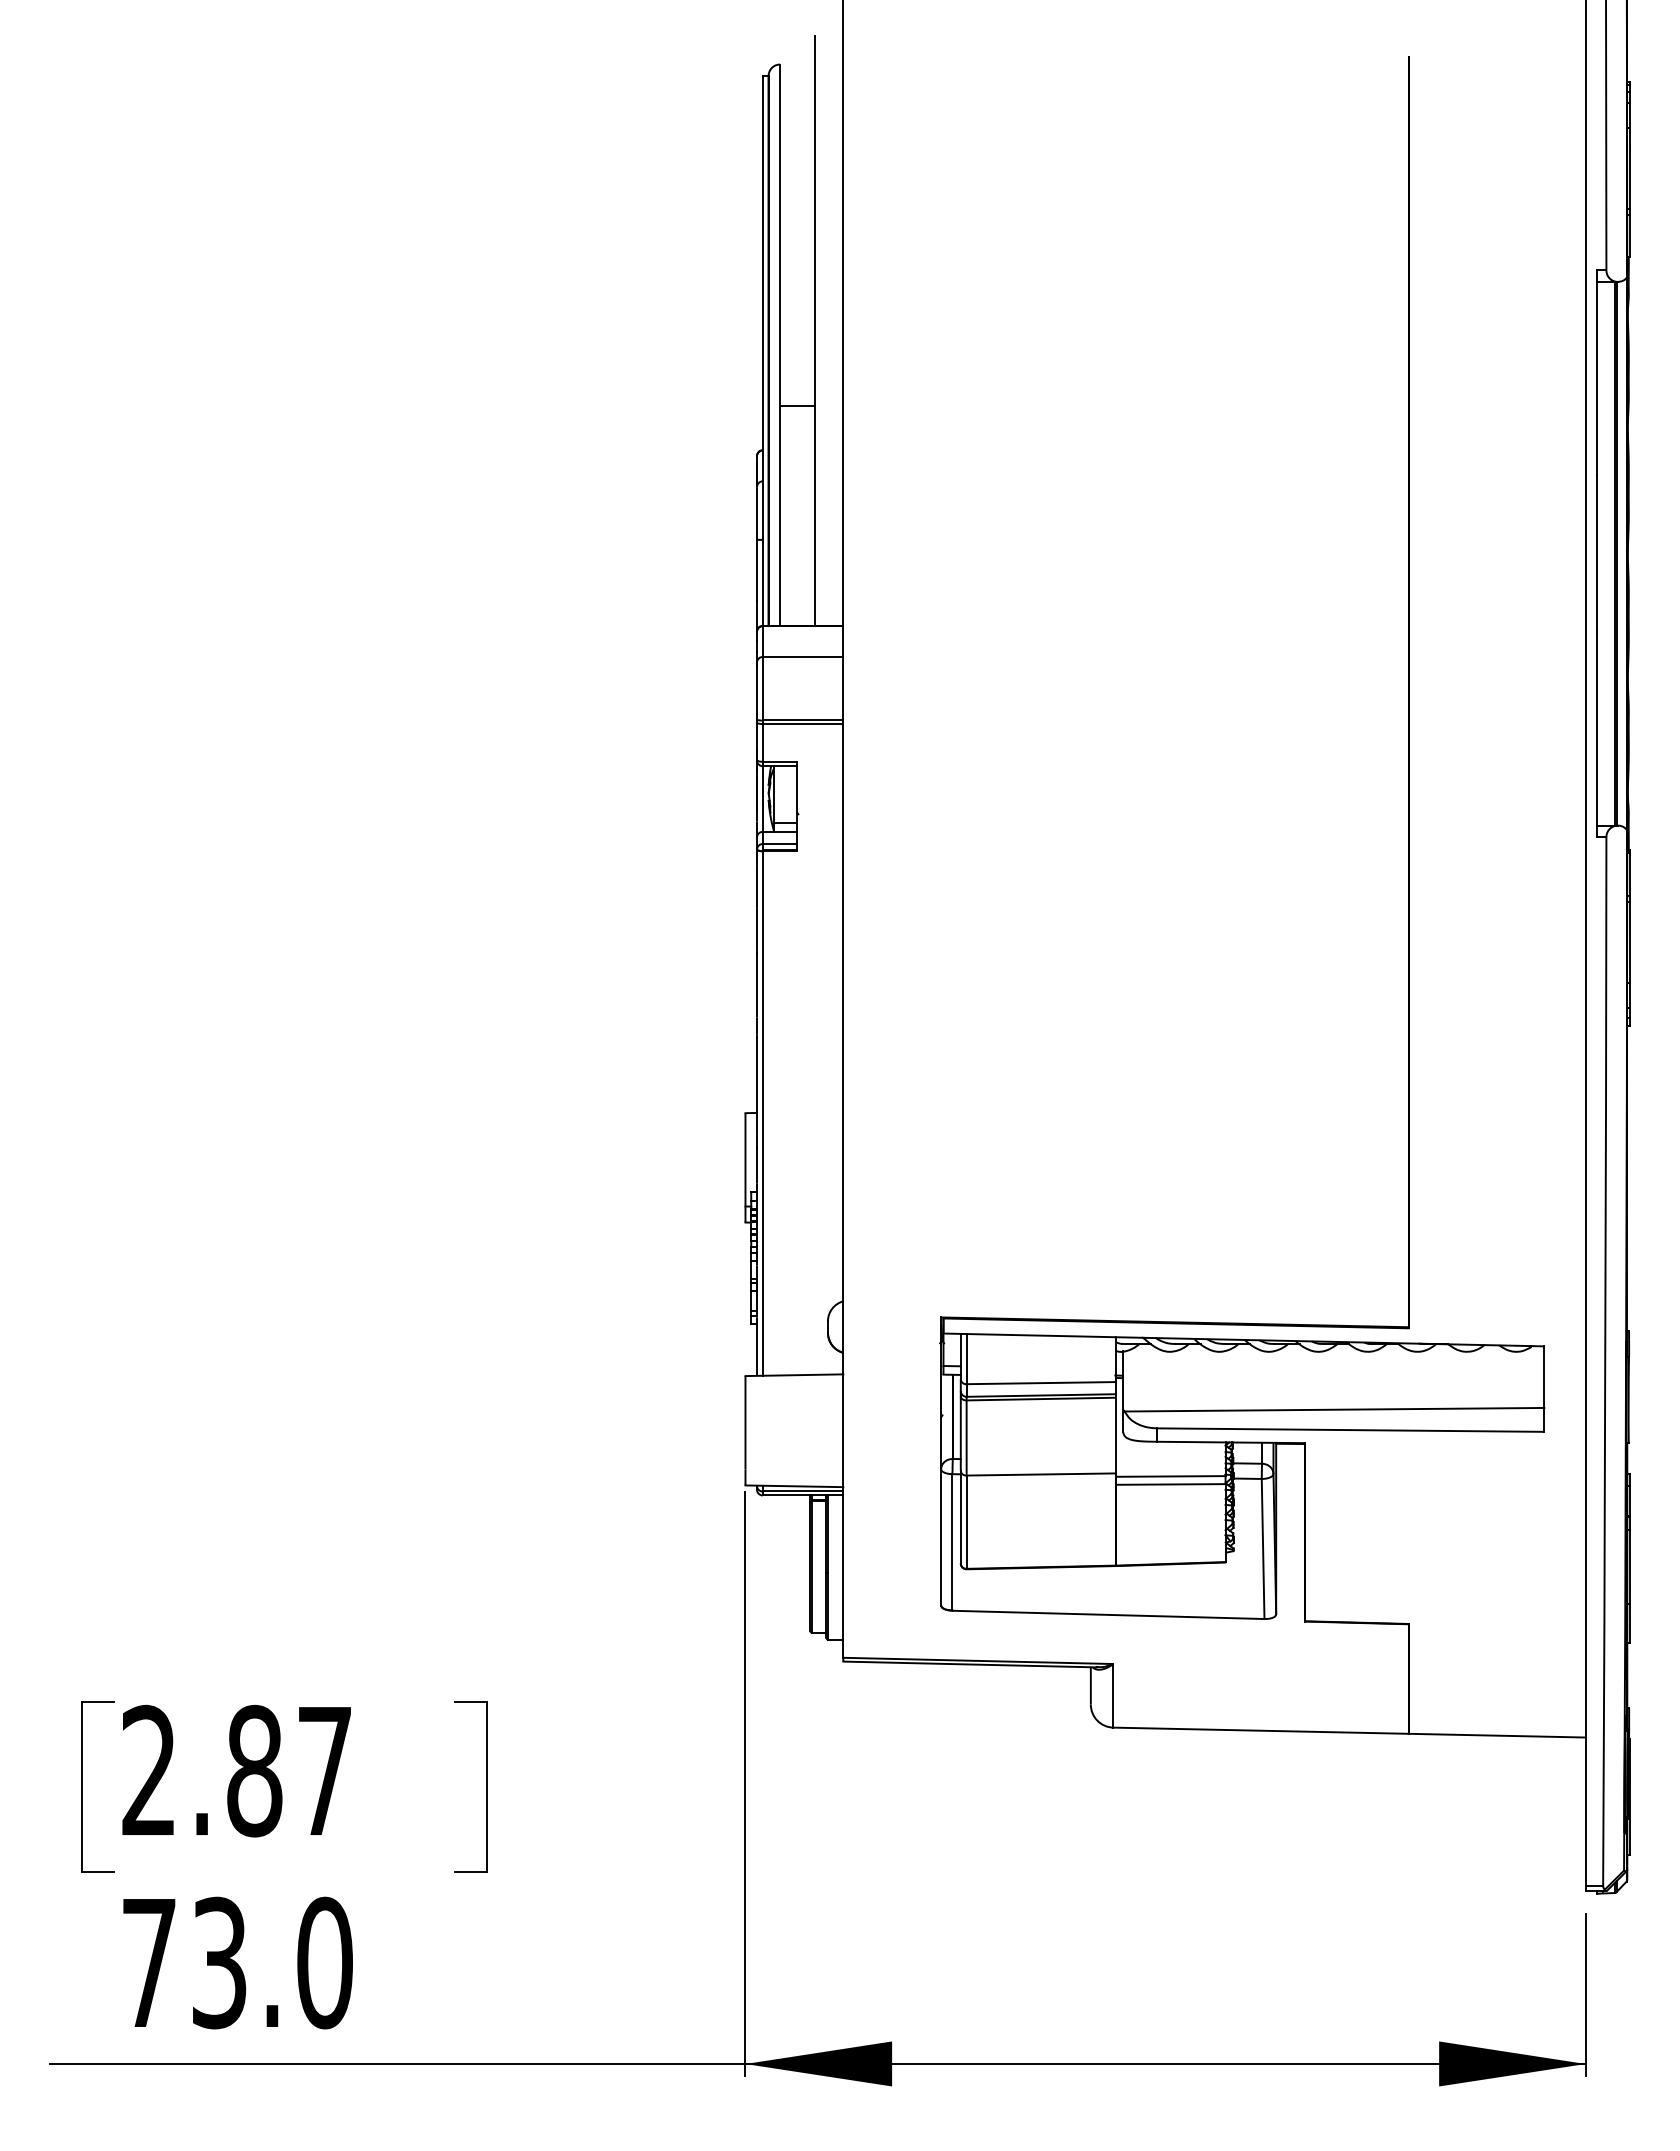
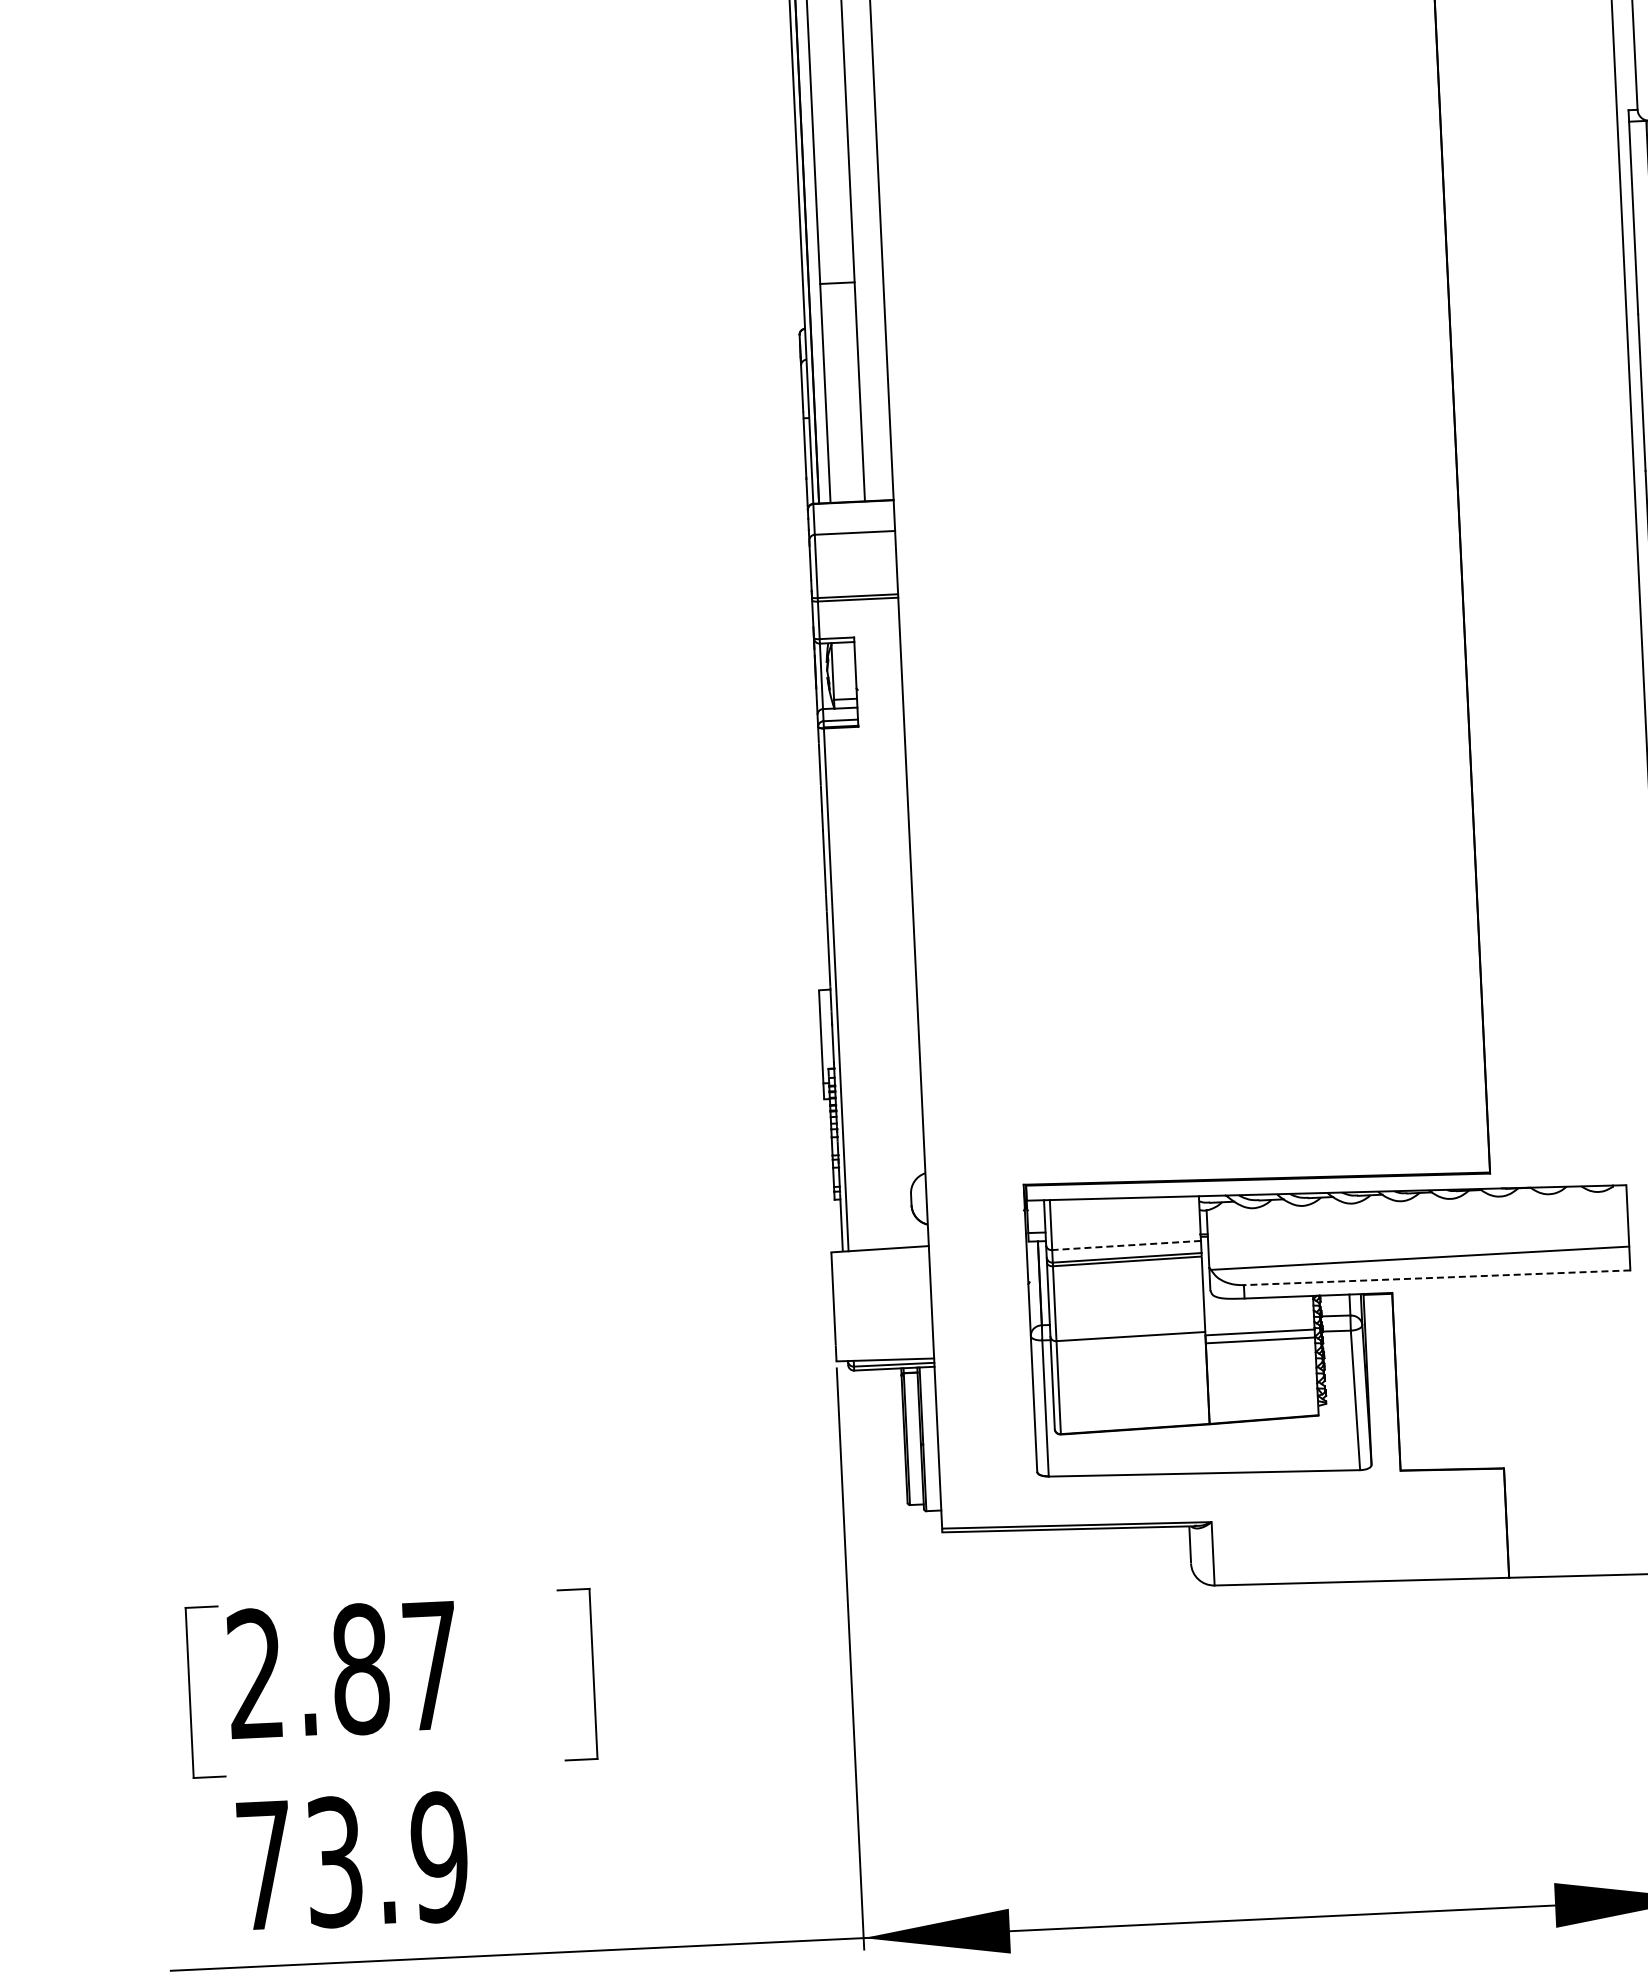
line: (1041, 1383) -> (1126, 1245), solid -> dashed
line: (1350, 1430) -> (1437, 1278), solid -> dashed
text: (324, 1962) -> (439, 1856), 73.0 -> 73.9

